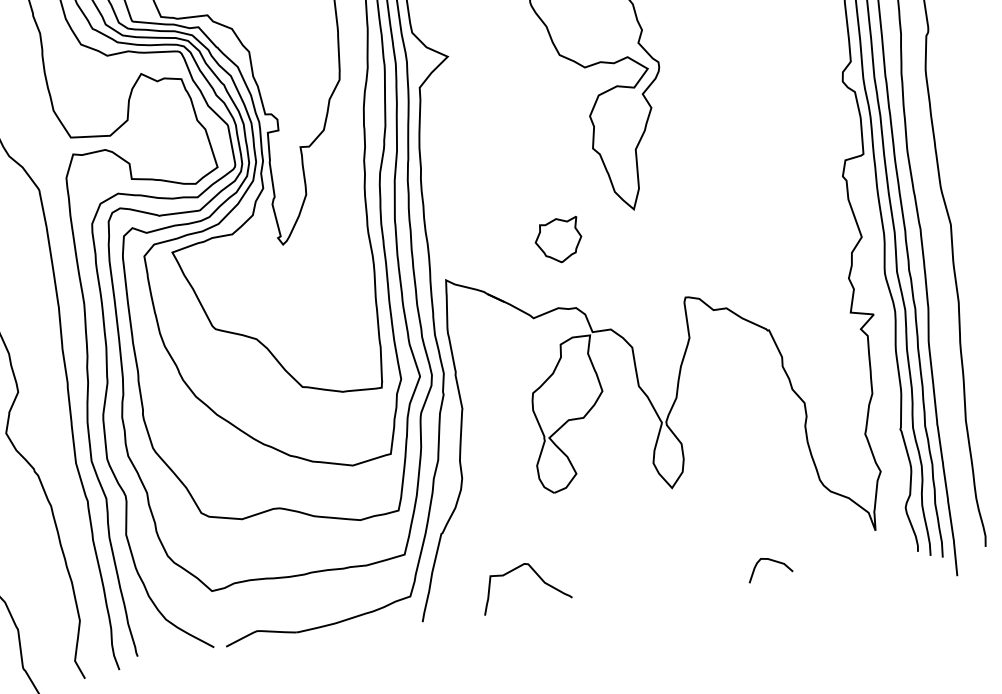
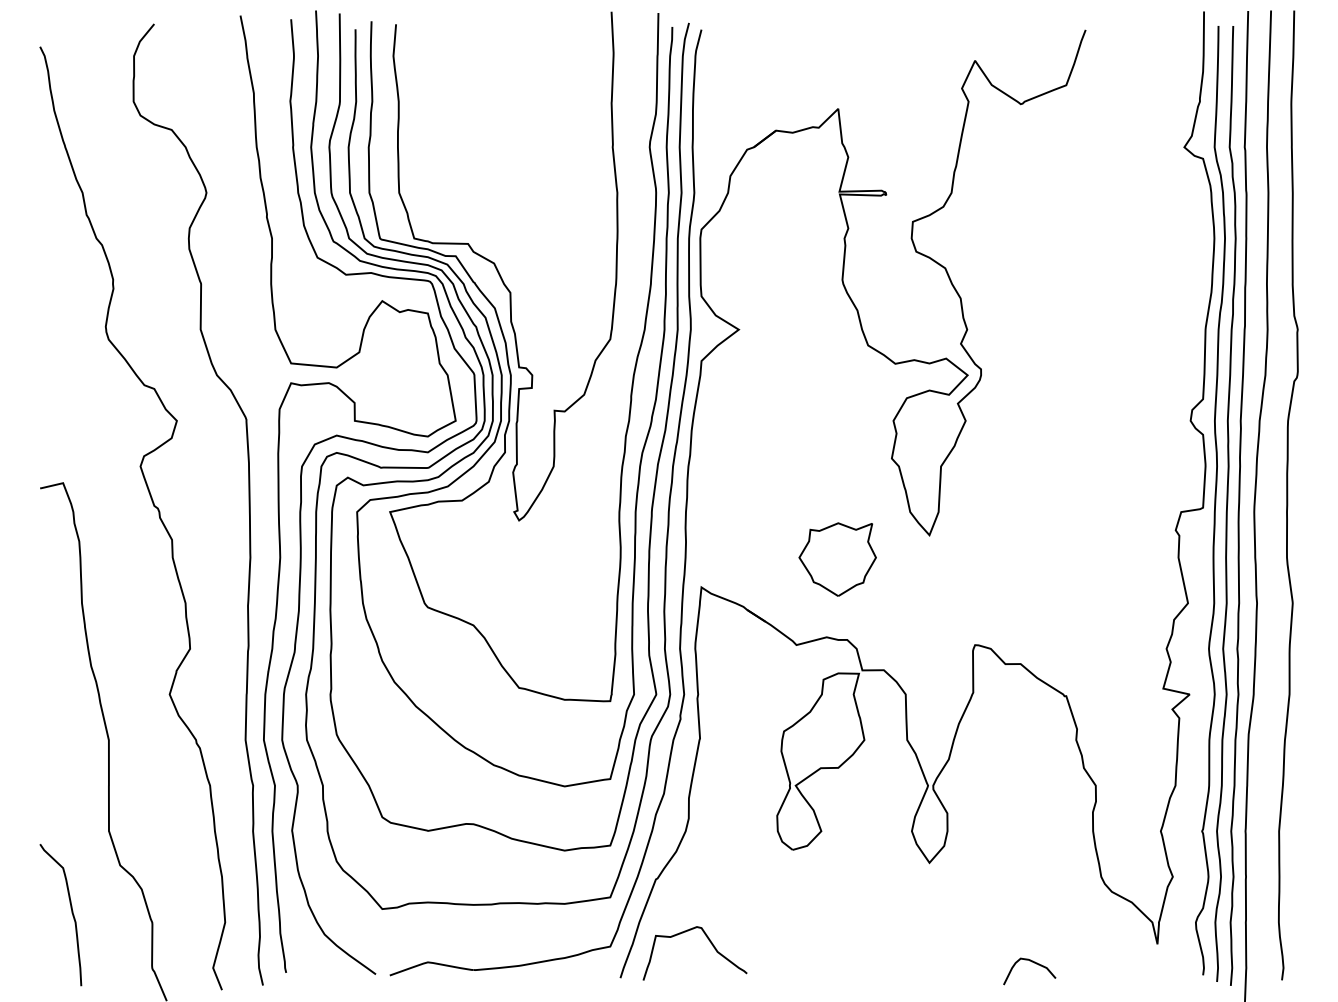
part: (558, 240) -> (837, 559), size x1.43
curve: (537, 576) -> (710, 943), moved

